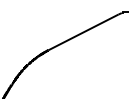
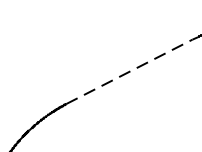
line: (84, 32) -> (131, 72), solid -> dashed

